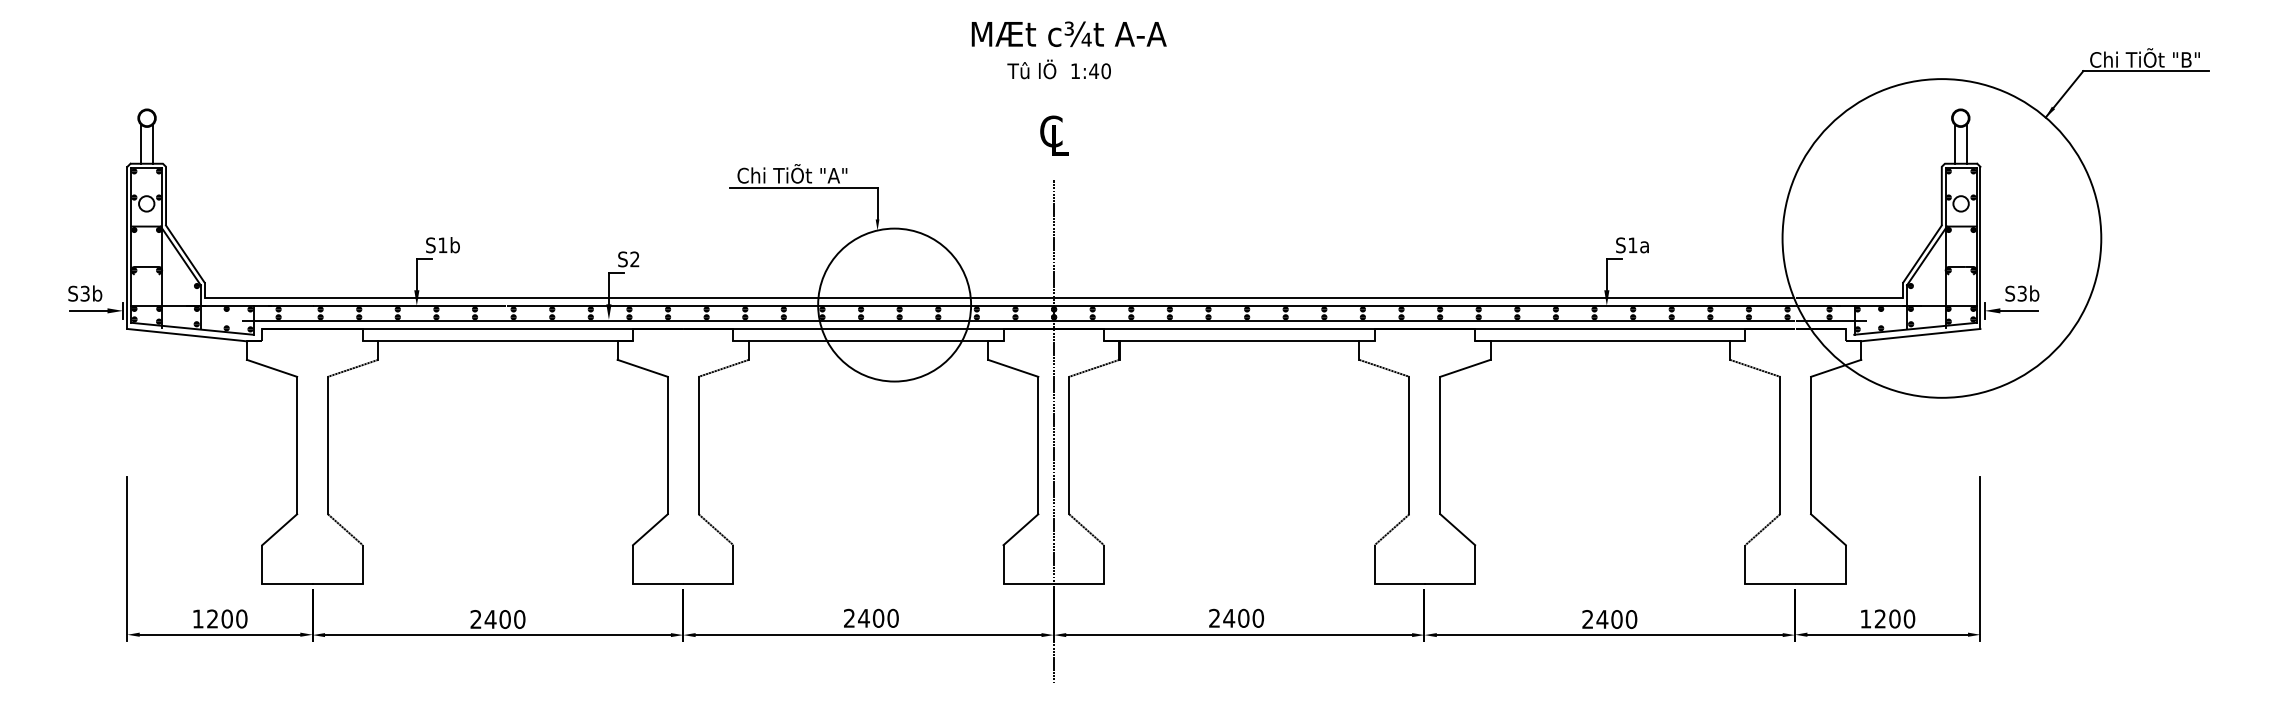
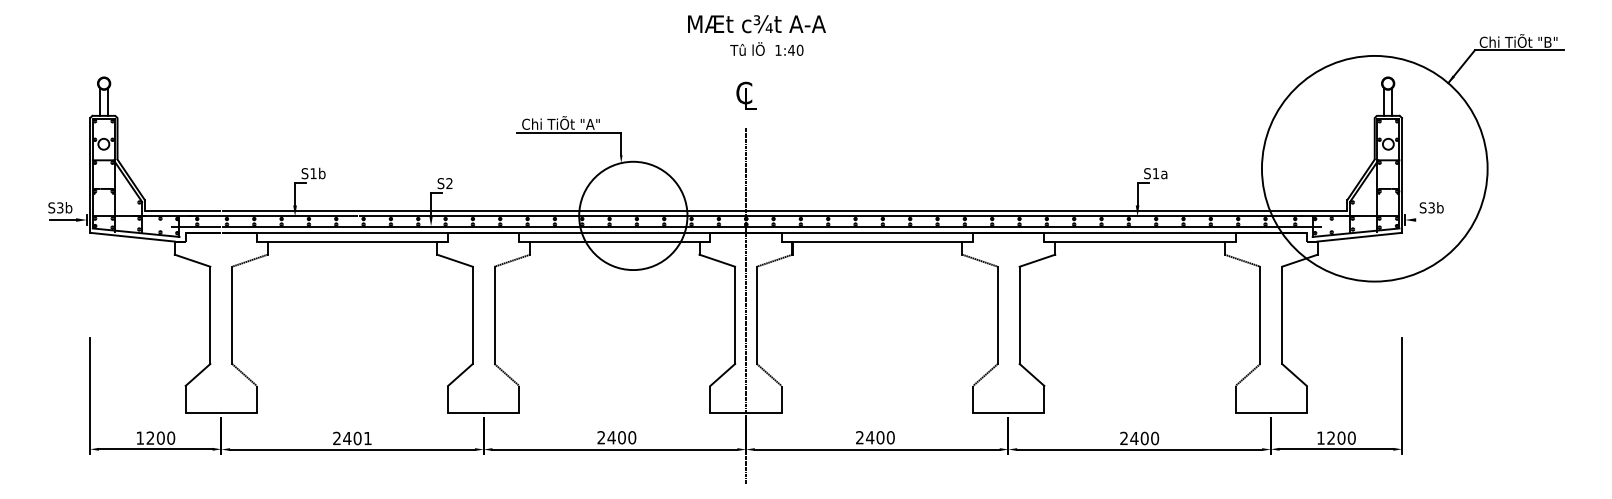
text: (1058, 68) -> (766, 48), moved
line: (2019, 311) -> (1429, 220), removed
text: (519, 619) -> (367, 438), 2400 -> 2401

